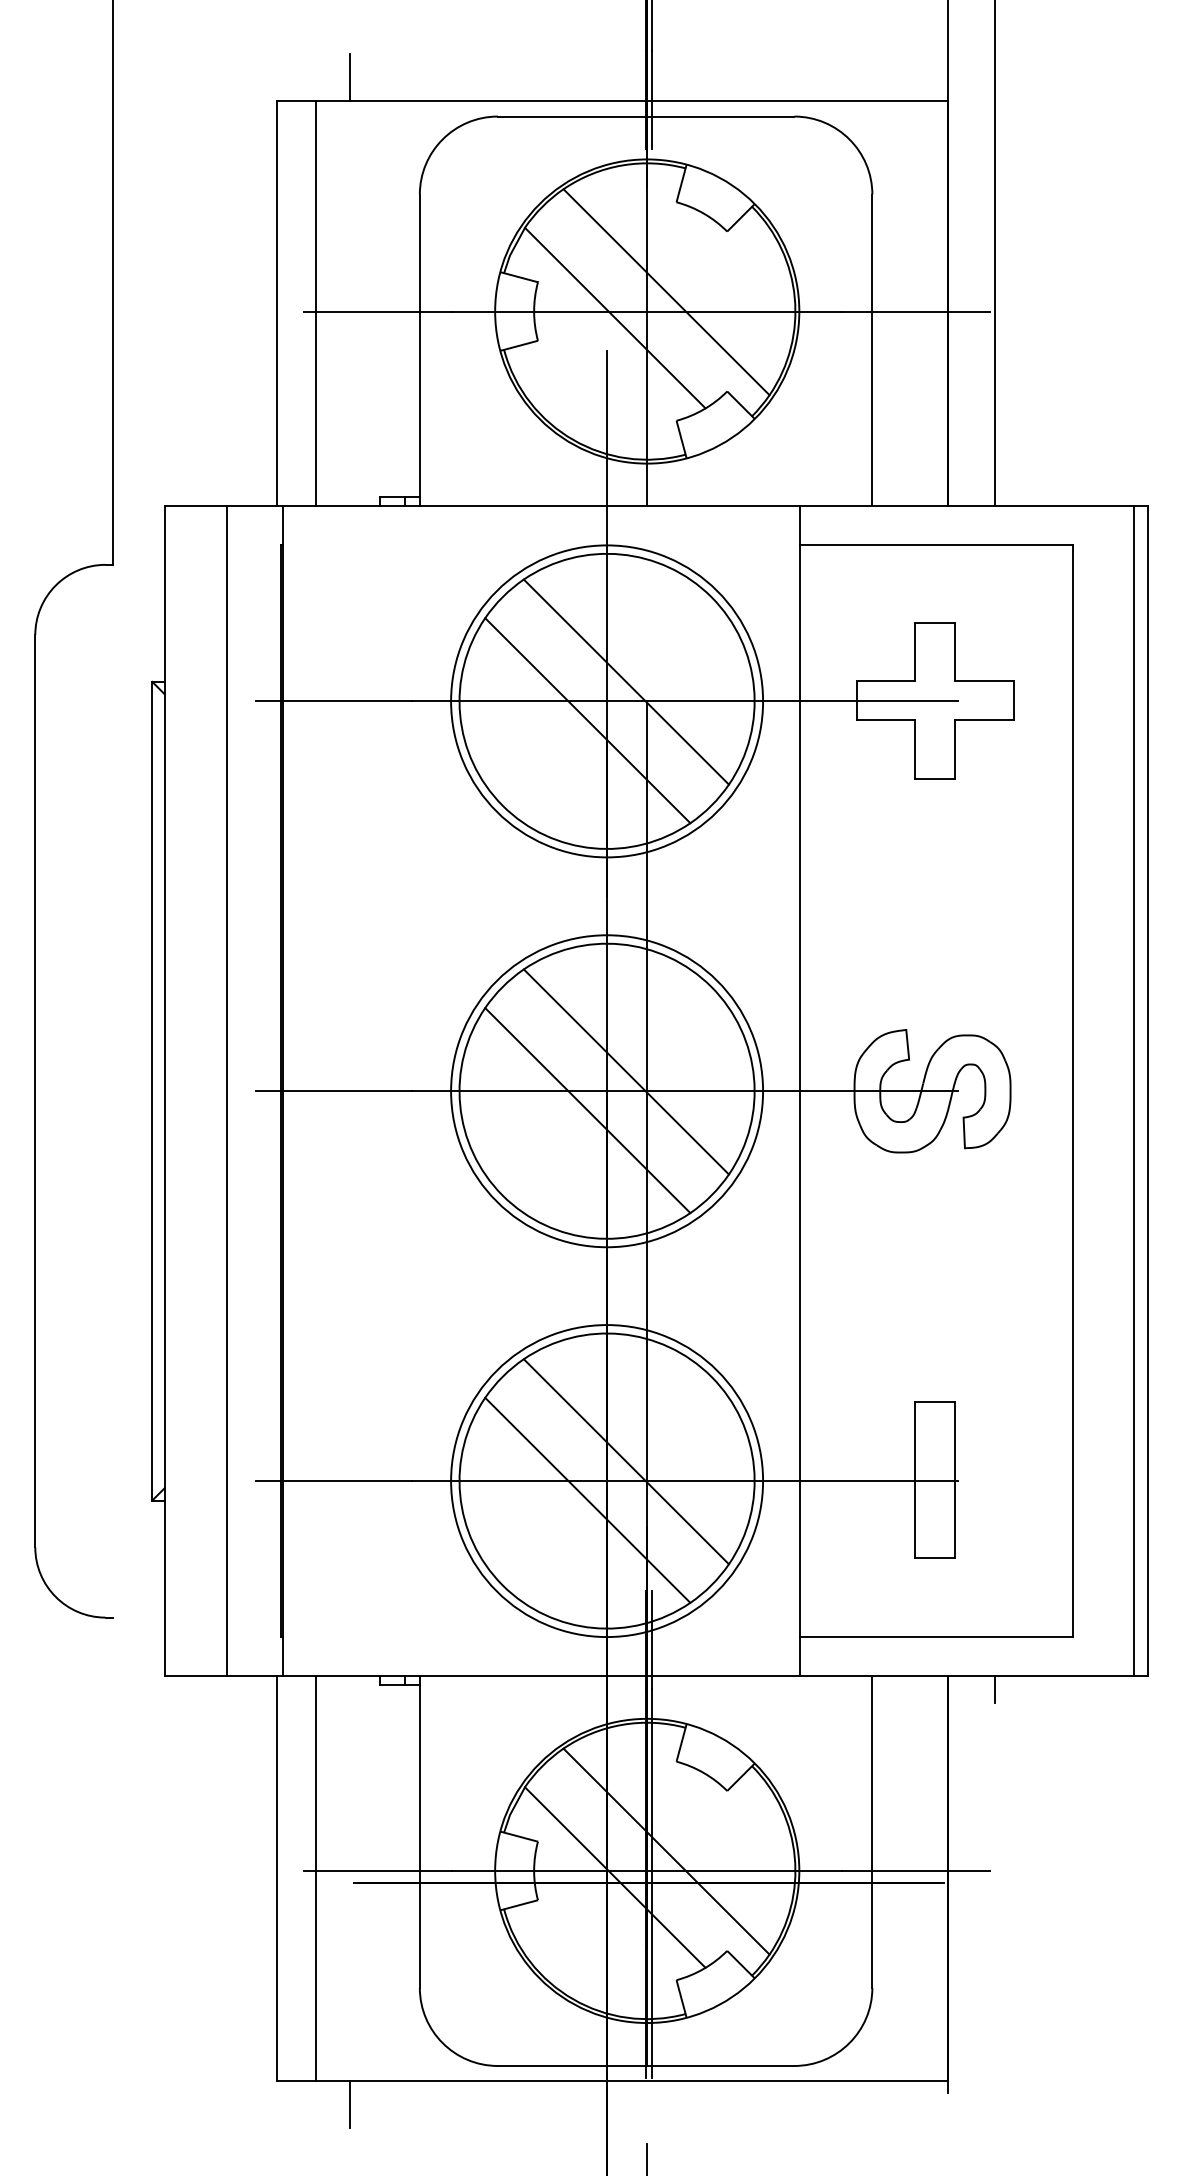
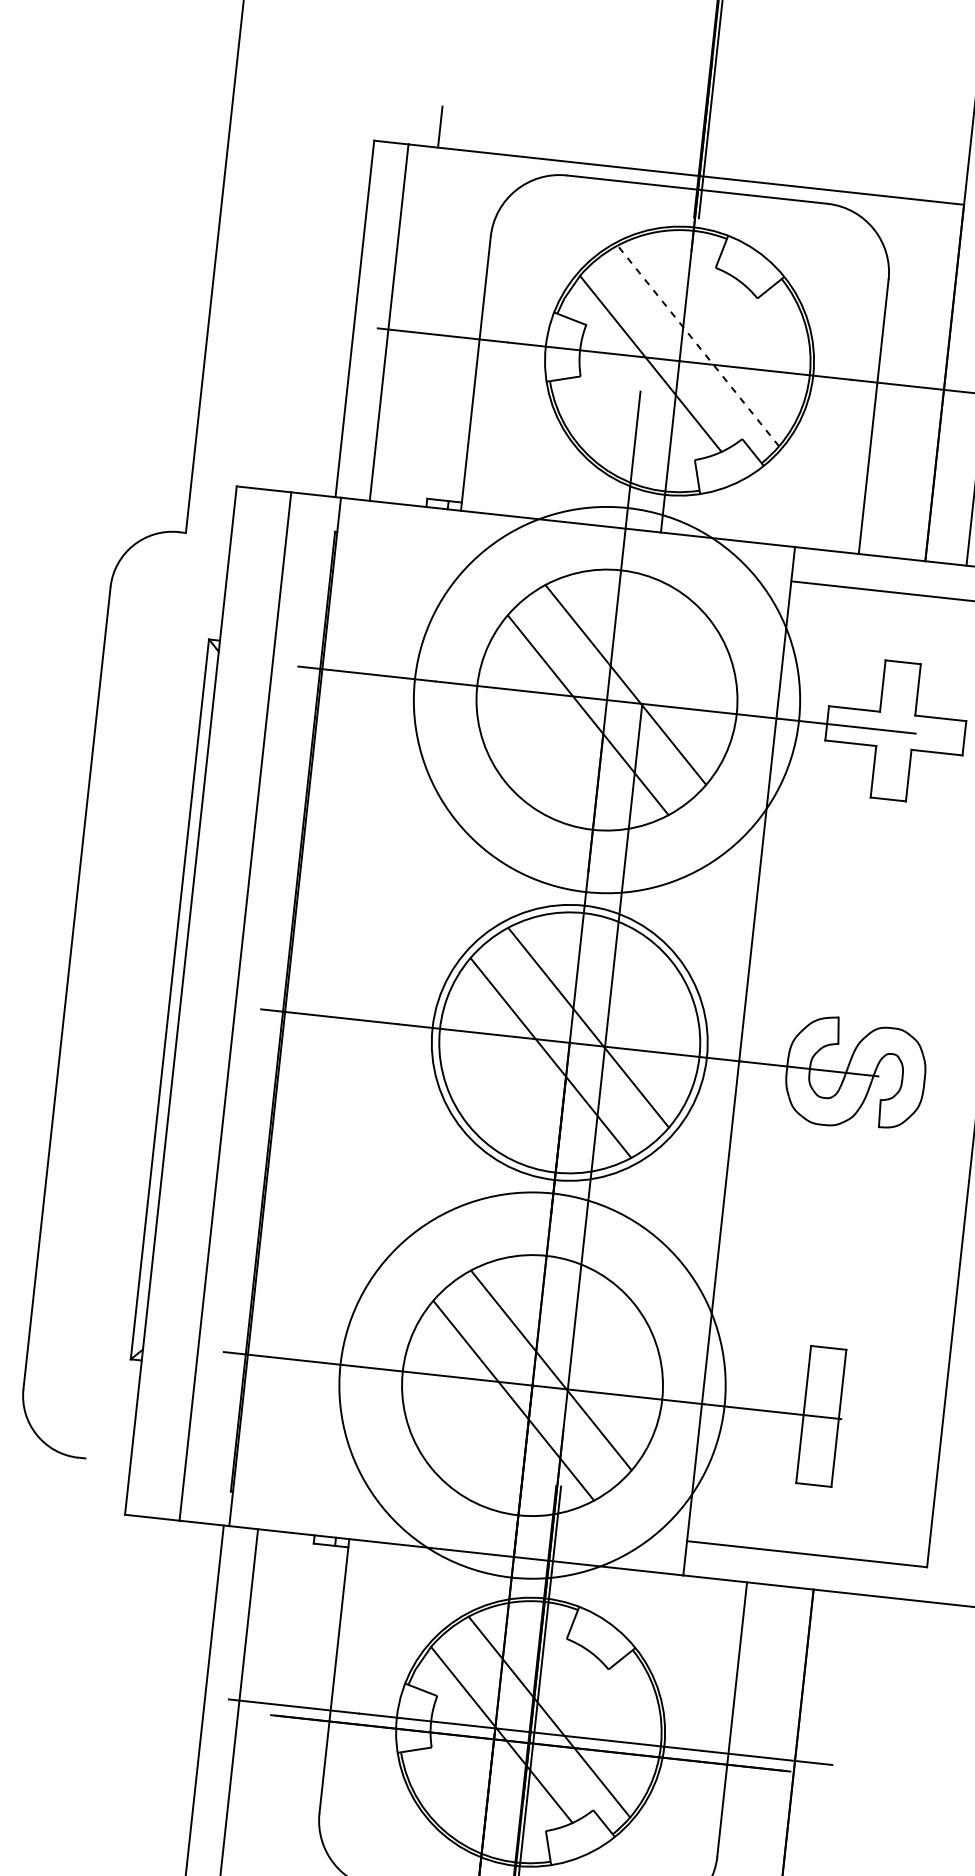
line: (666, 292) -> (698, 346), solid -> dashed
circle: (607, 701) -> (607, 700), size x1.4
circle: (607, 1481) -> (532, 1386), size x1.4
line: (994, 1689) -> (853, 1605), removed

